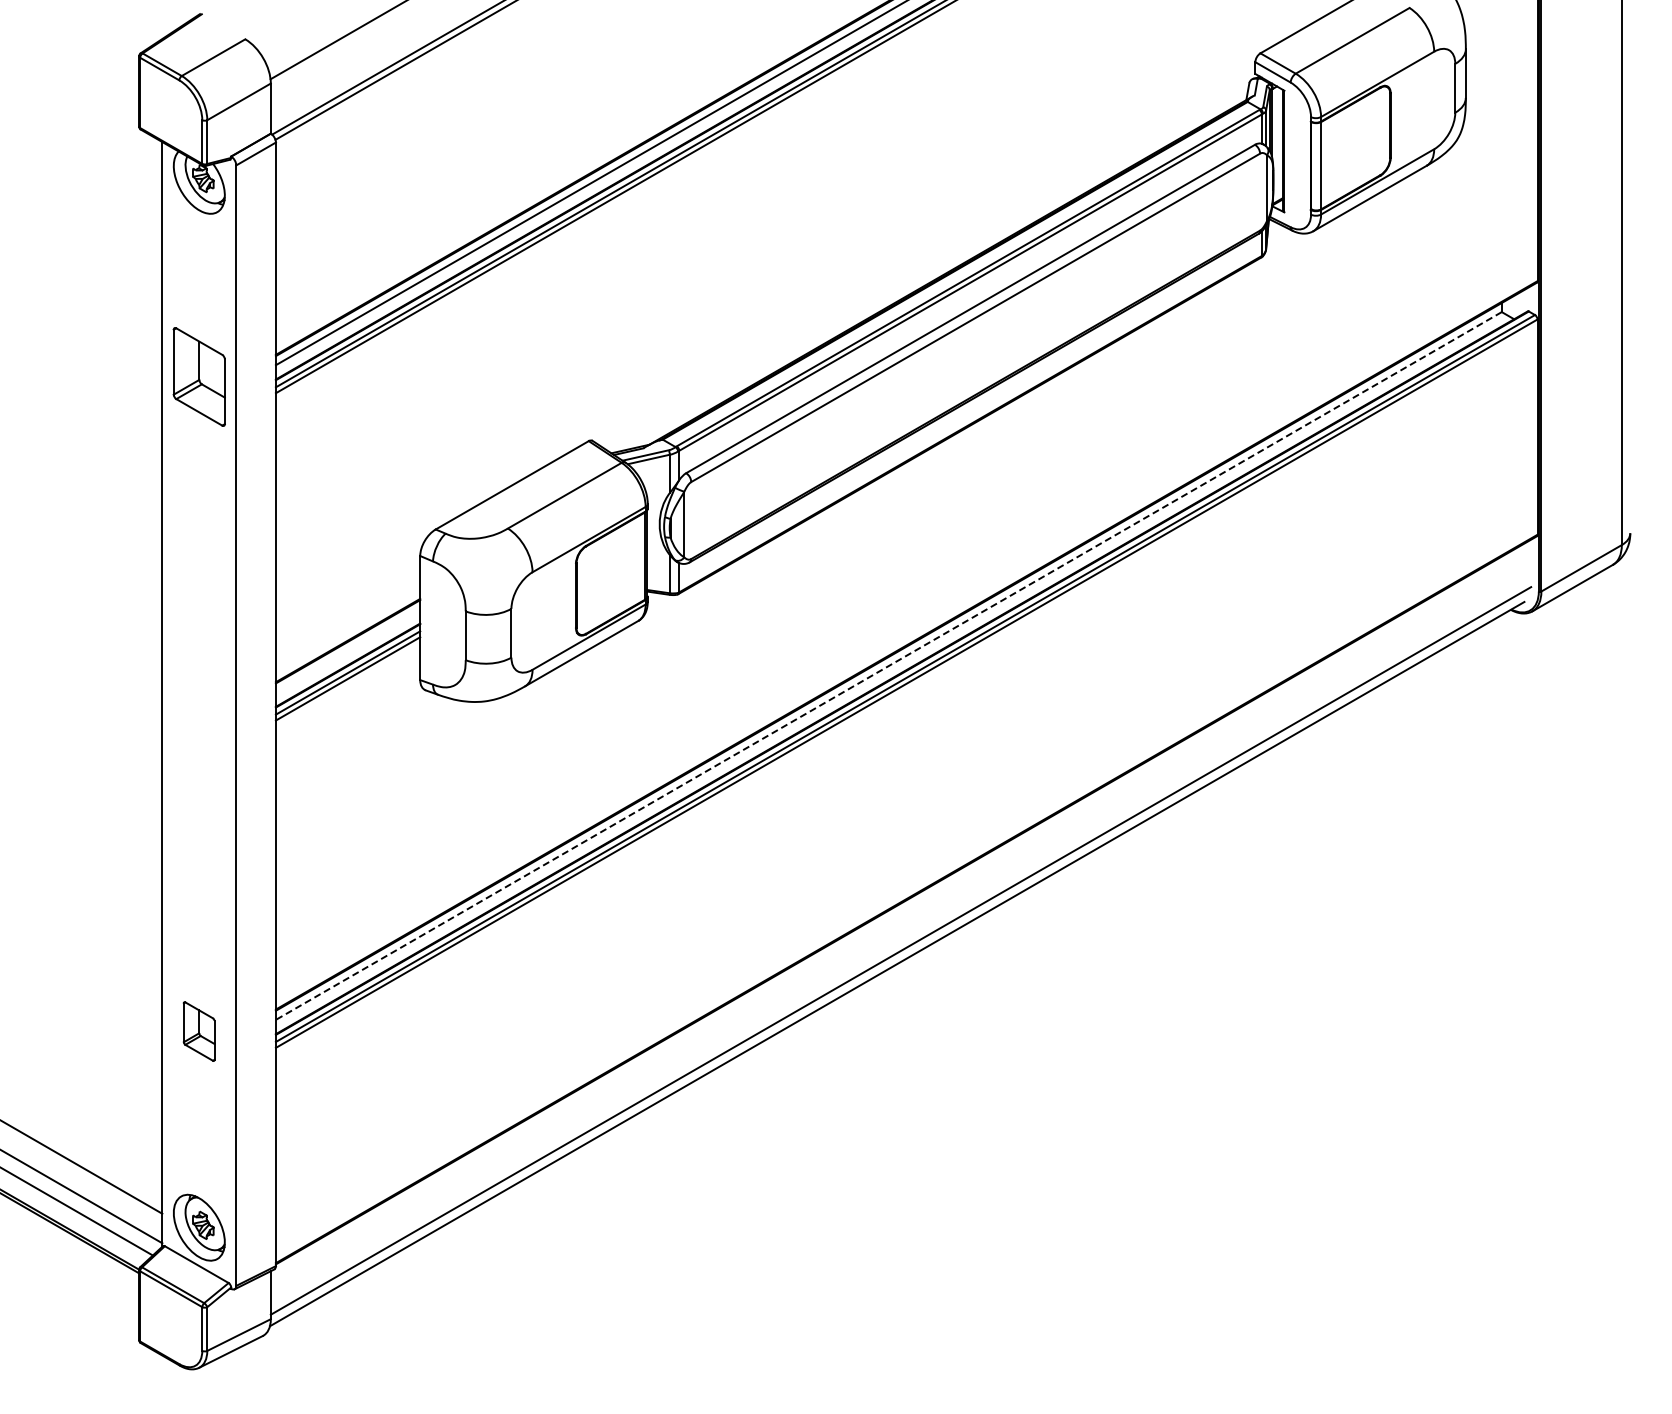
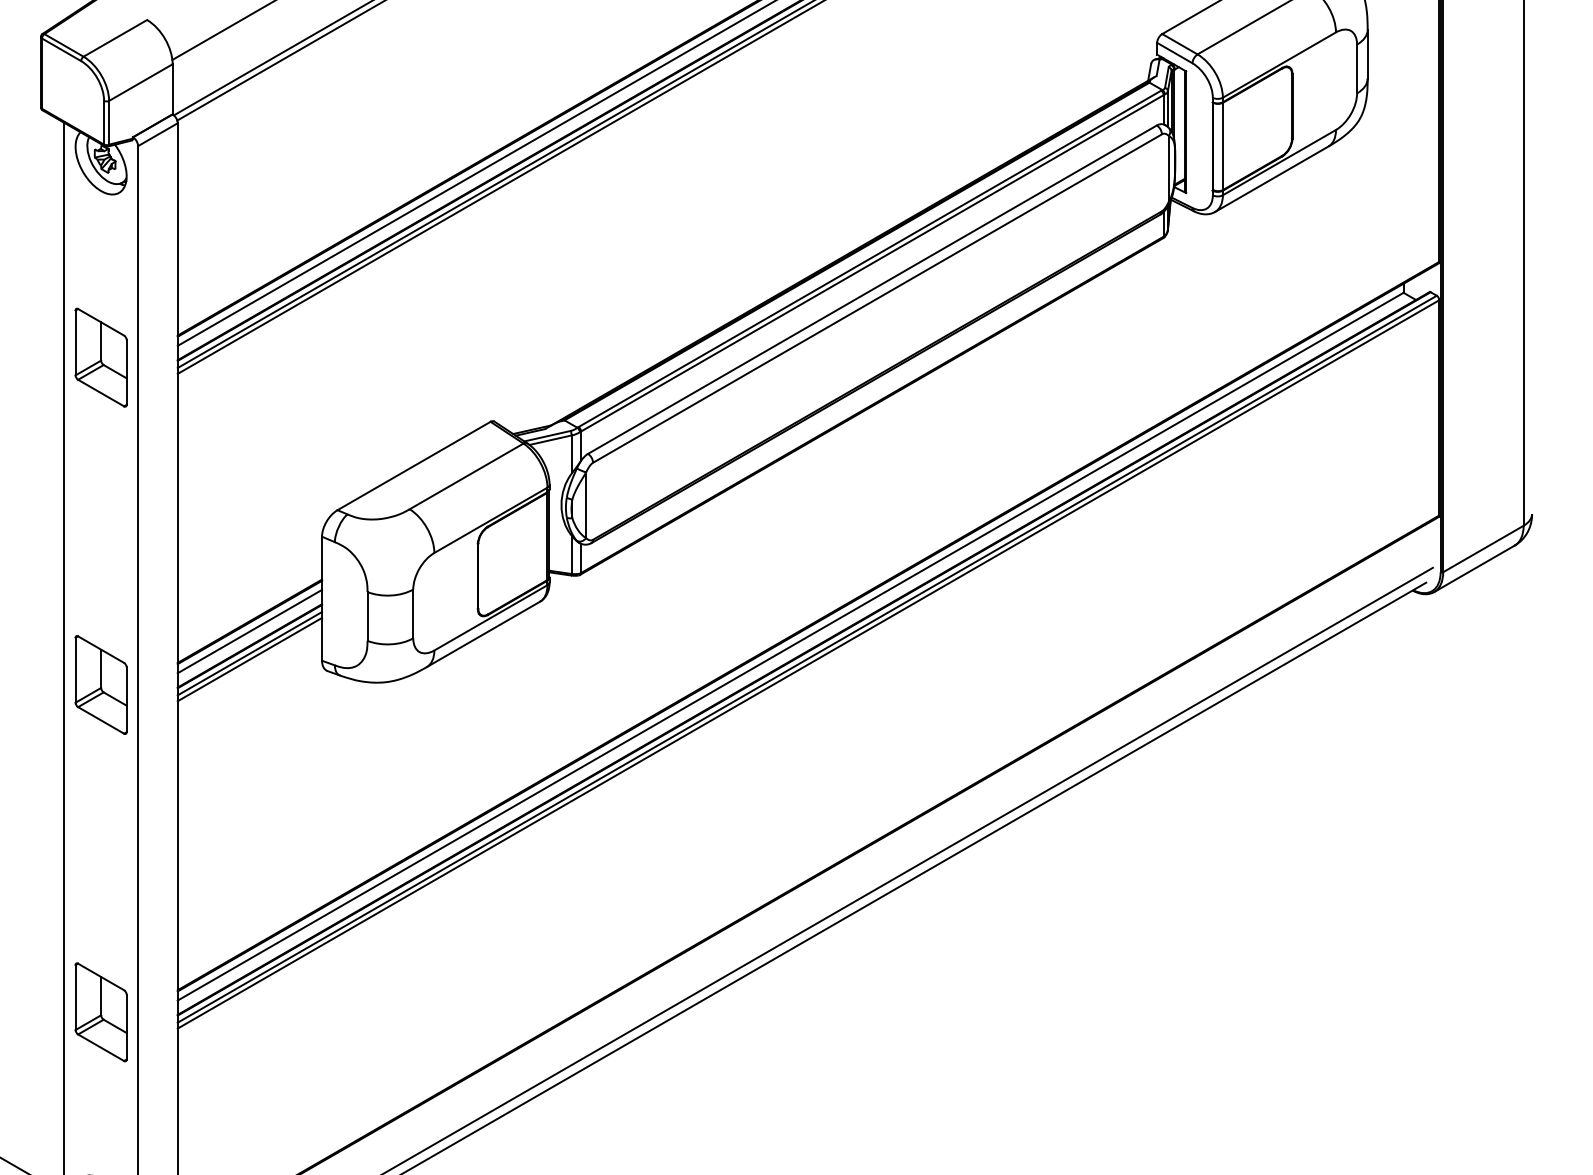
line: (347, 650) -> (249, 631), added
line: (888, 665) -> (790, 646), dashed -> solid
part: (198, 704) -> (100, 685), added
part: (198, 1031) -> (100, 1012), size x1.67

